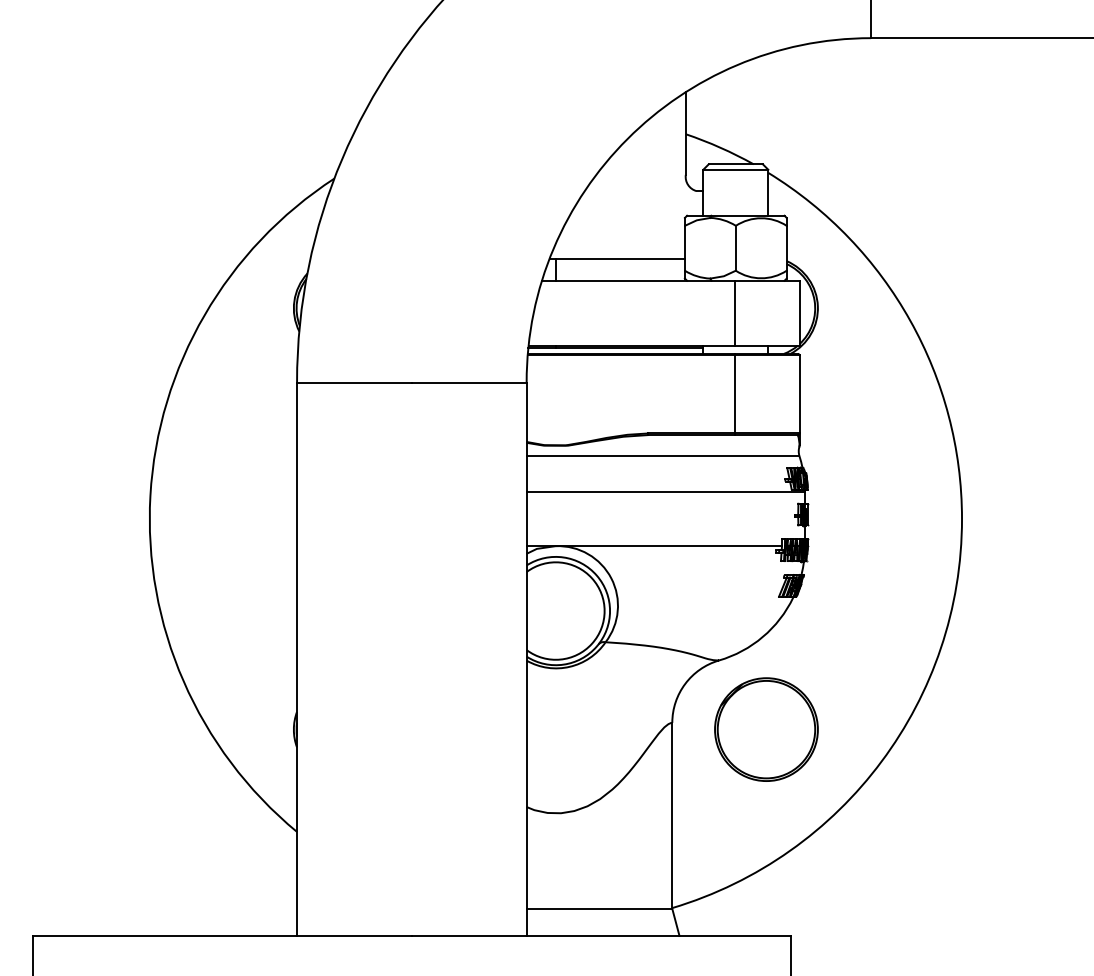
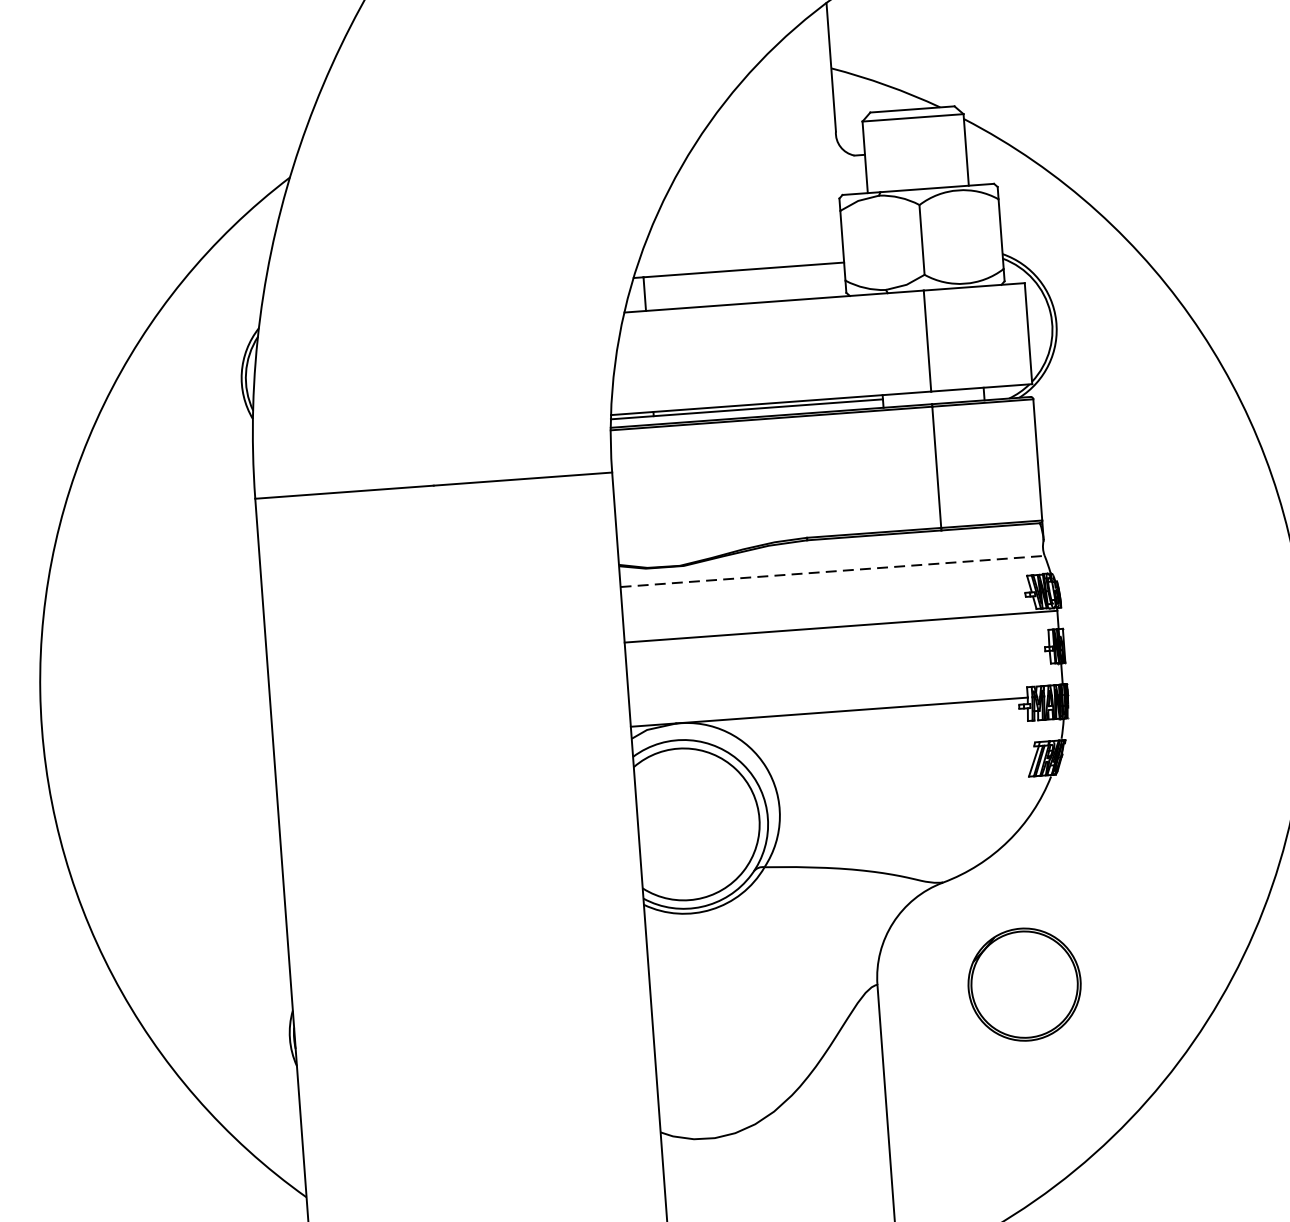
line: (663, 456) -> (833, 571), solid -> dashed
part: (766, 729) -> (1024, 984), size x0.7

